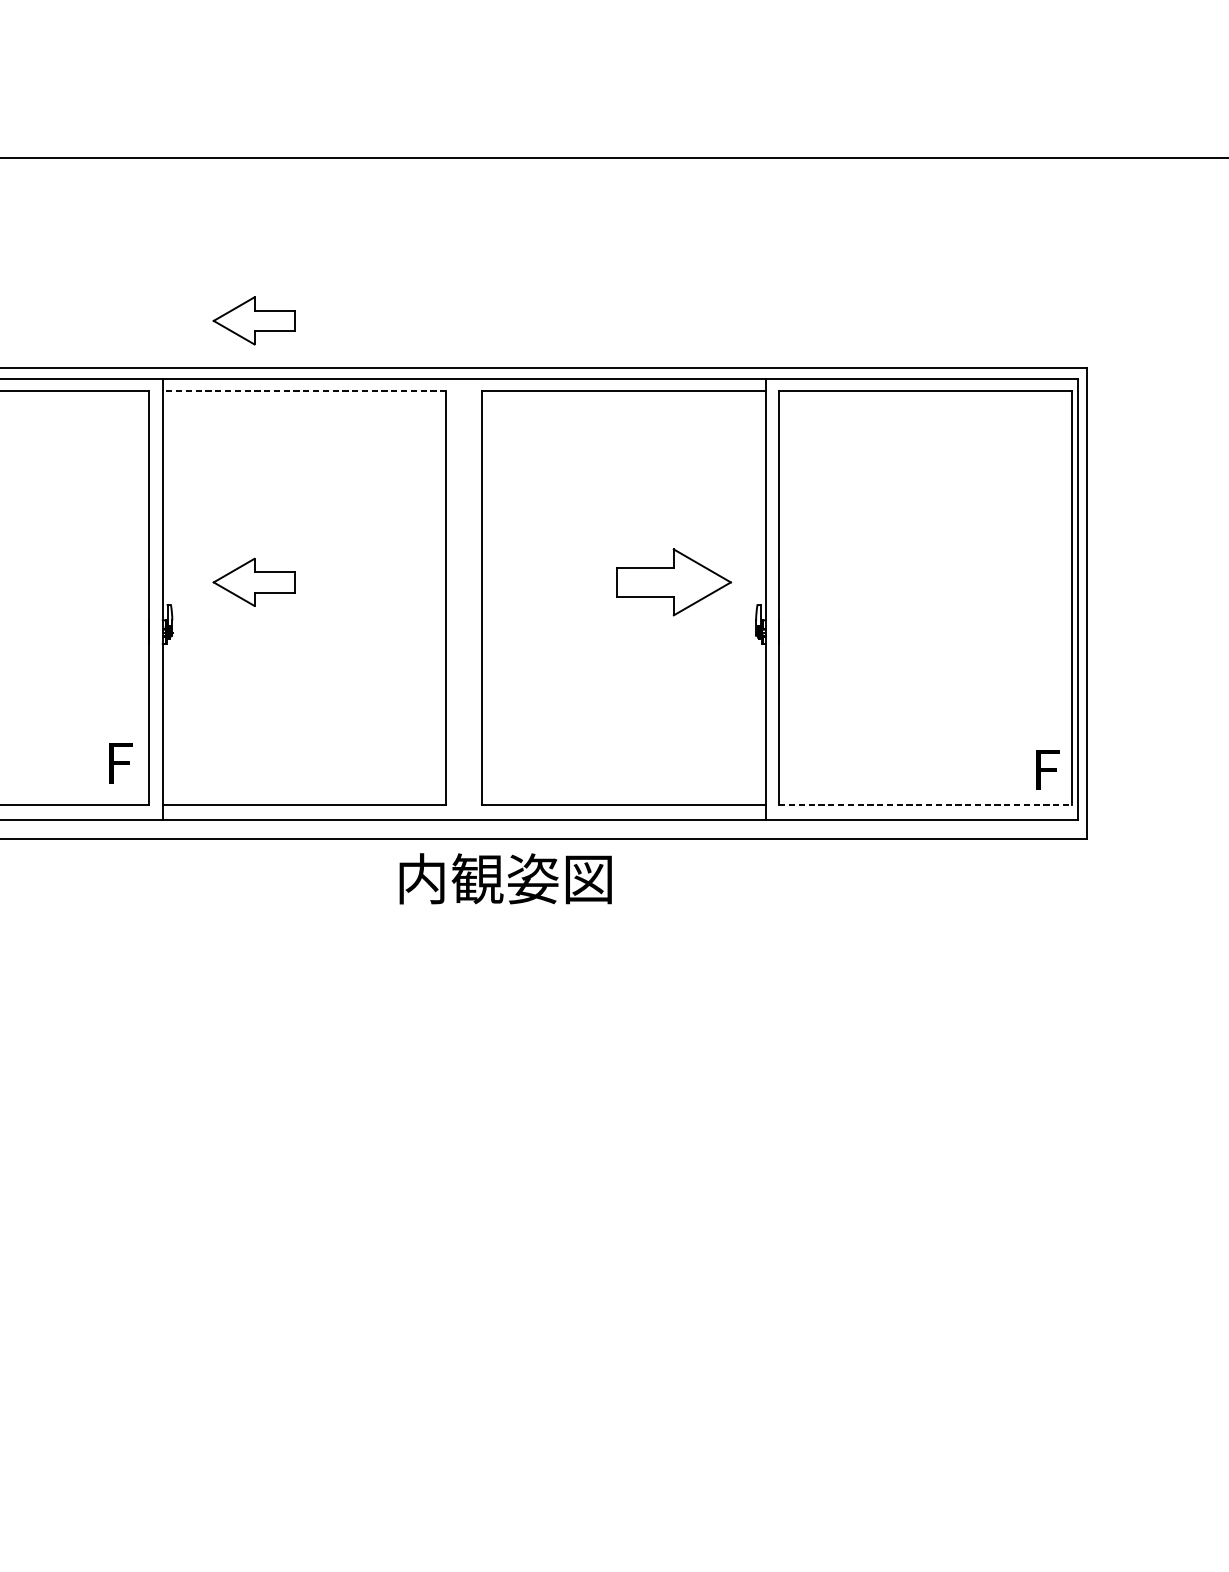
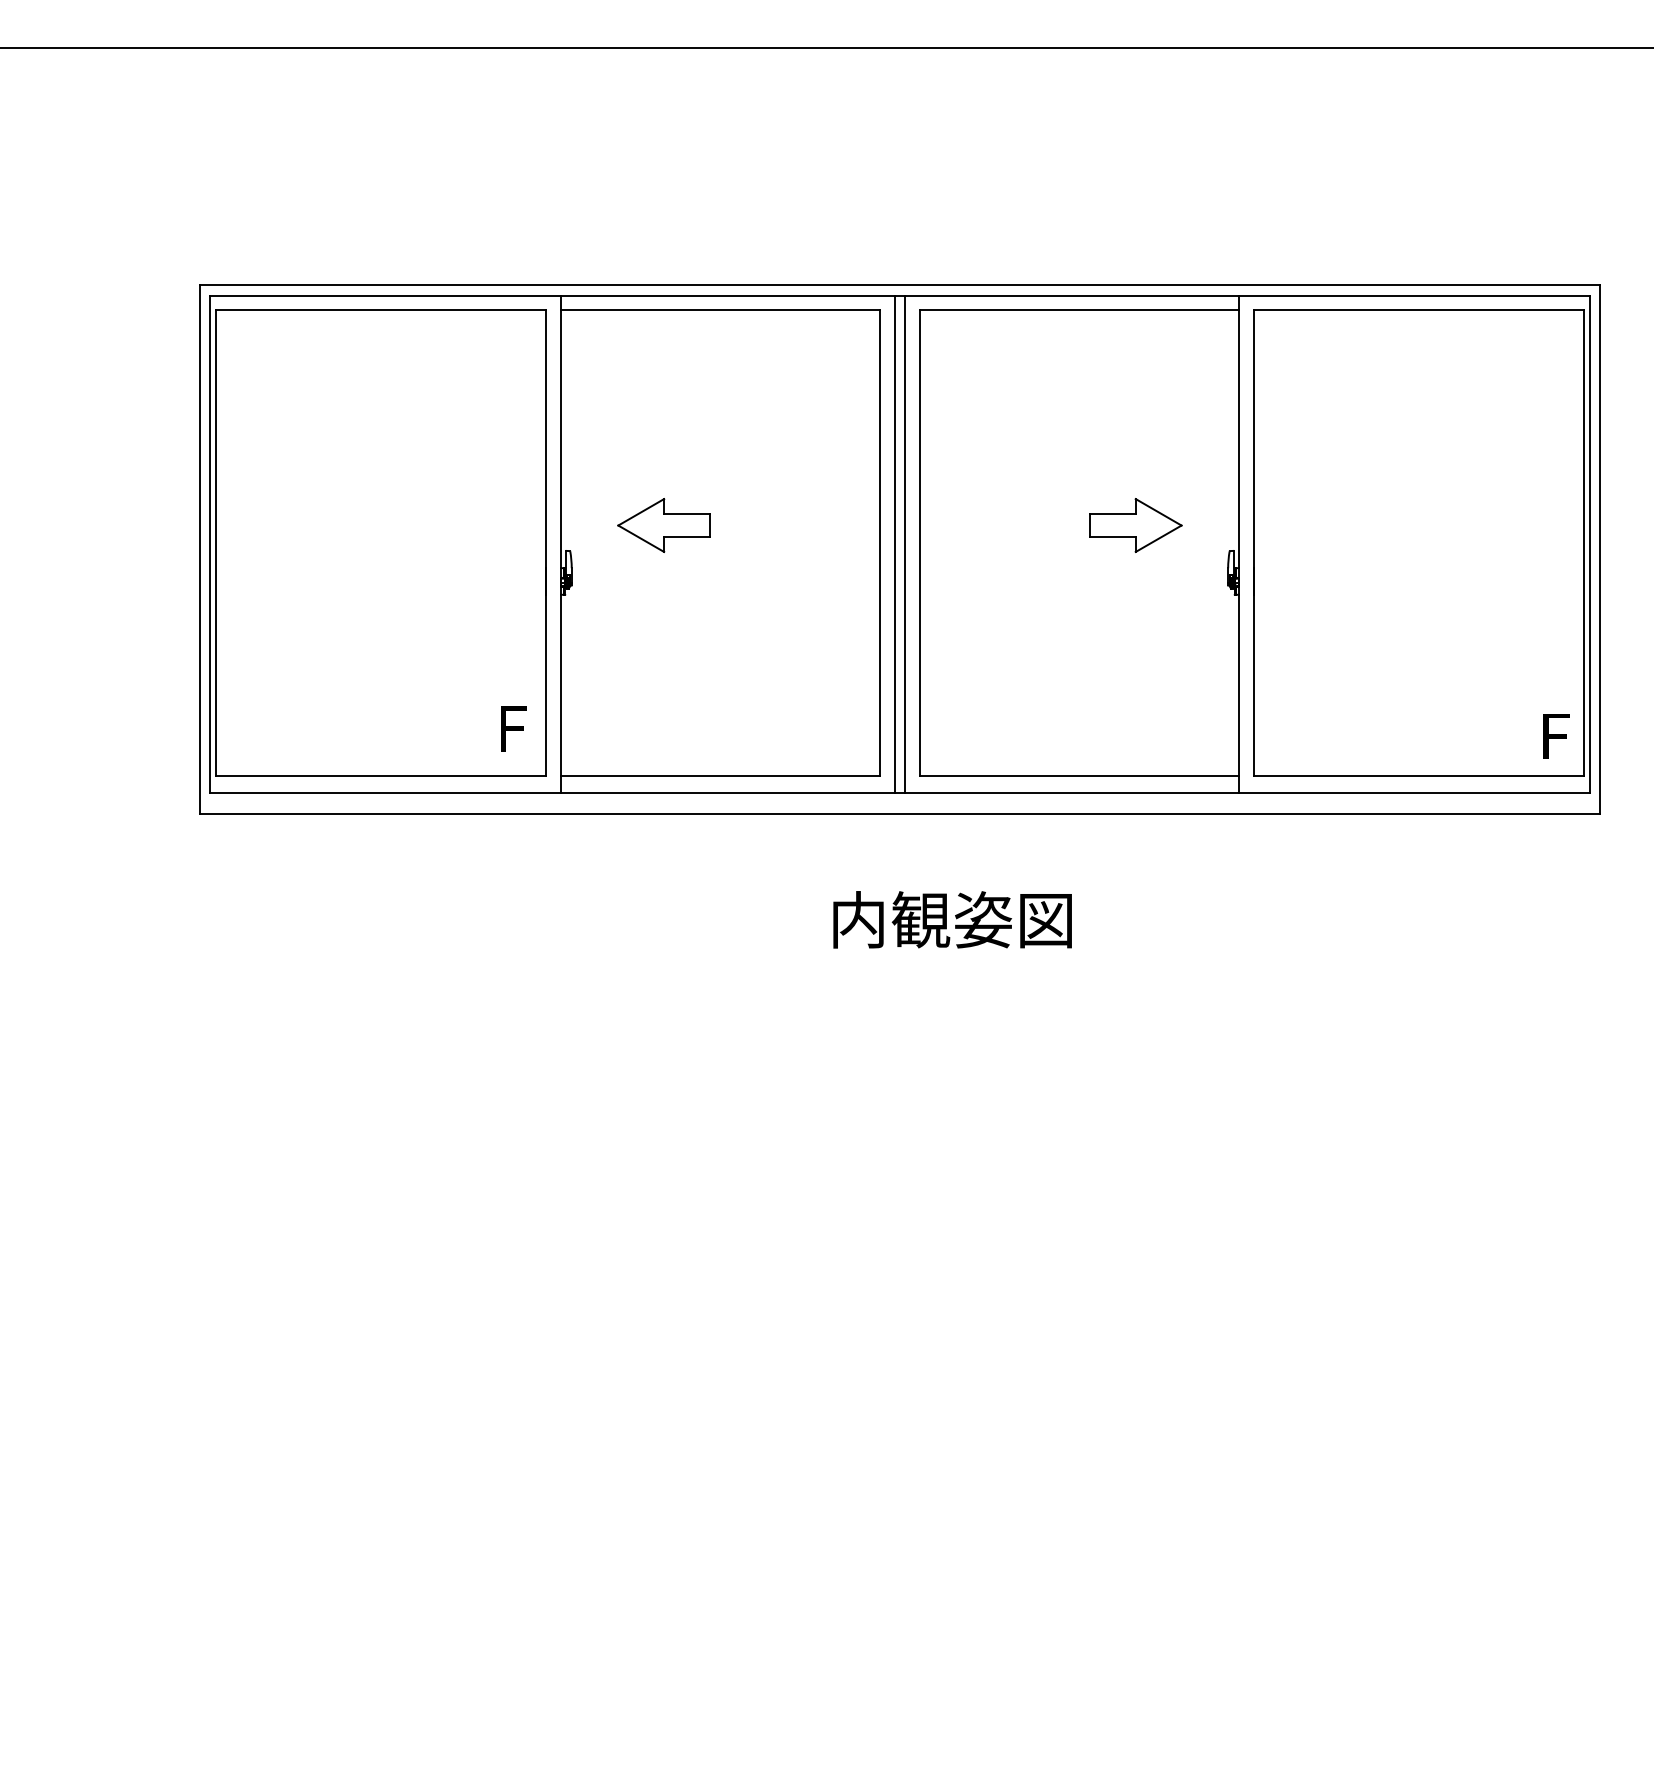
part: (253, 320) -> (663, 231), removed
line: (303, 390) -> (719, 309), dashed -> solid
part: (673, 582) -> (1135, 525), size x0.71
line: (460, 599) -> (895, 544), added
line: (468, 599) -> (904, 544), added
line: (925, 805) -> (1418, 776), dashed -> solid
text: (505, 878) -> (952, 919), moved

